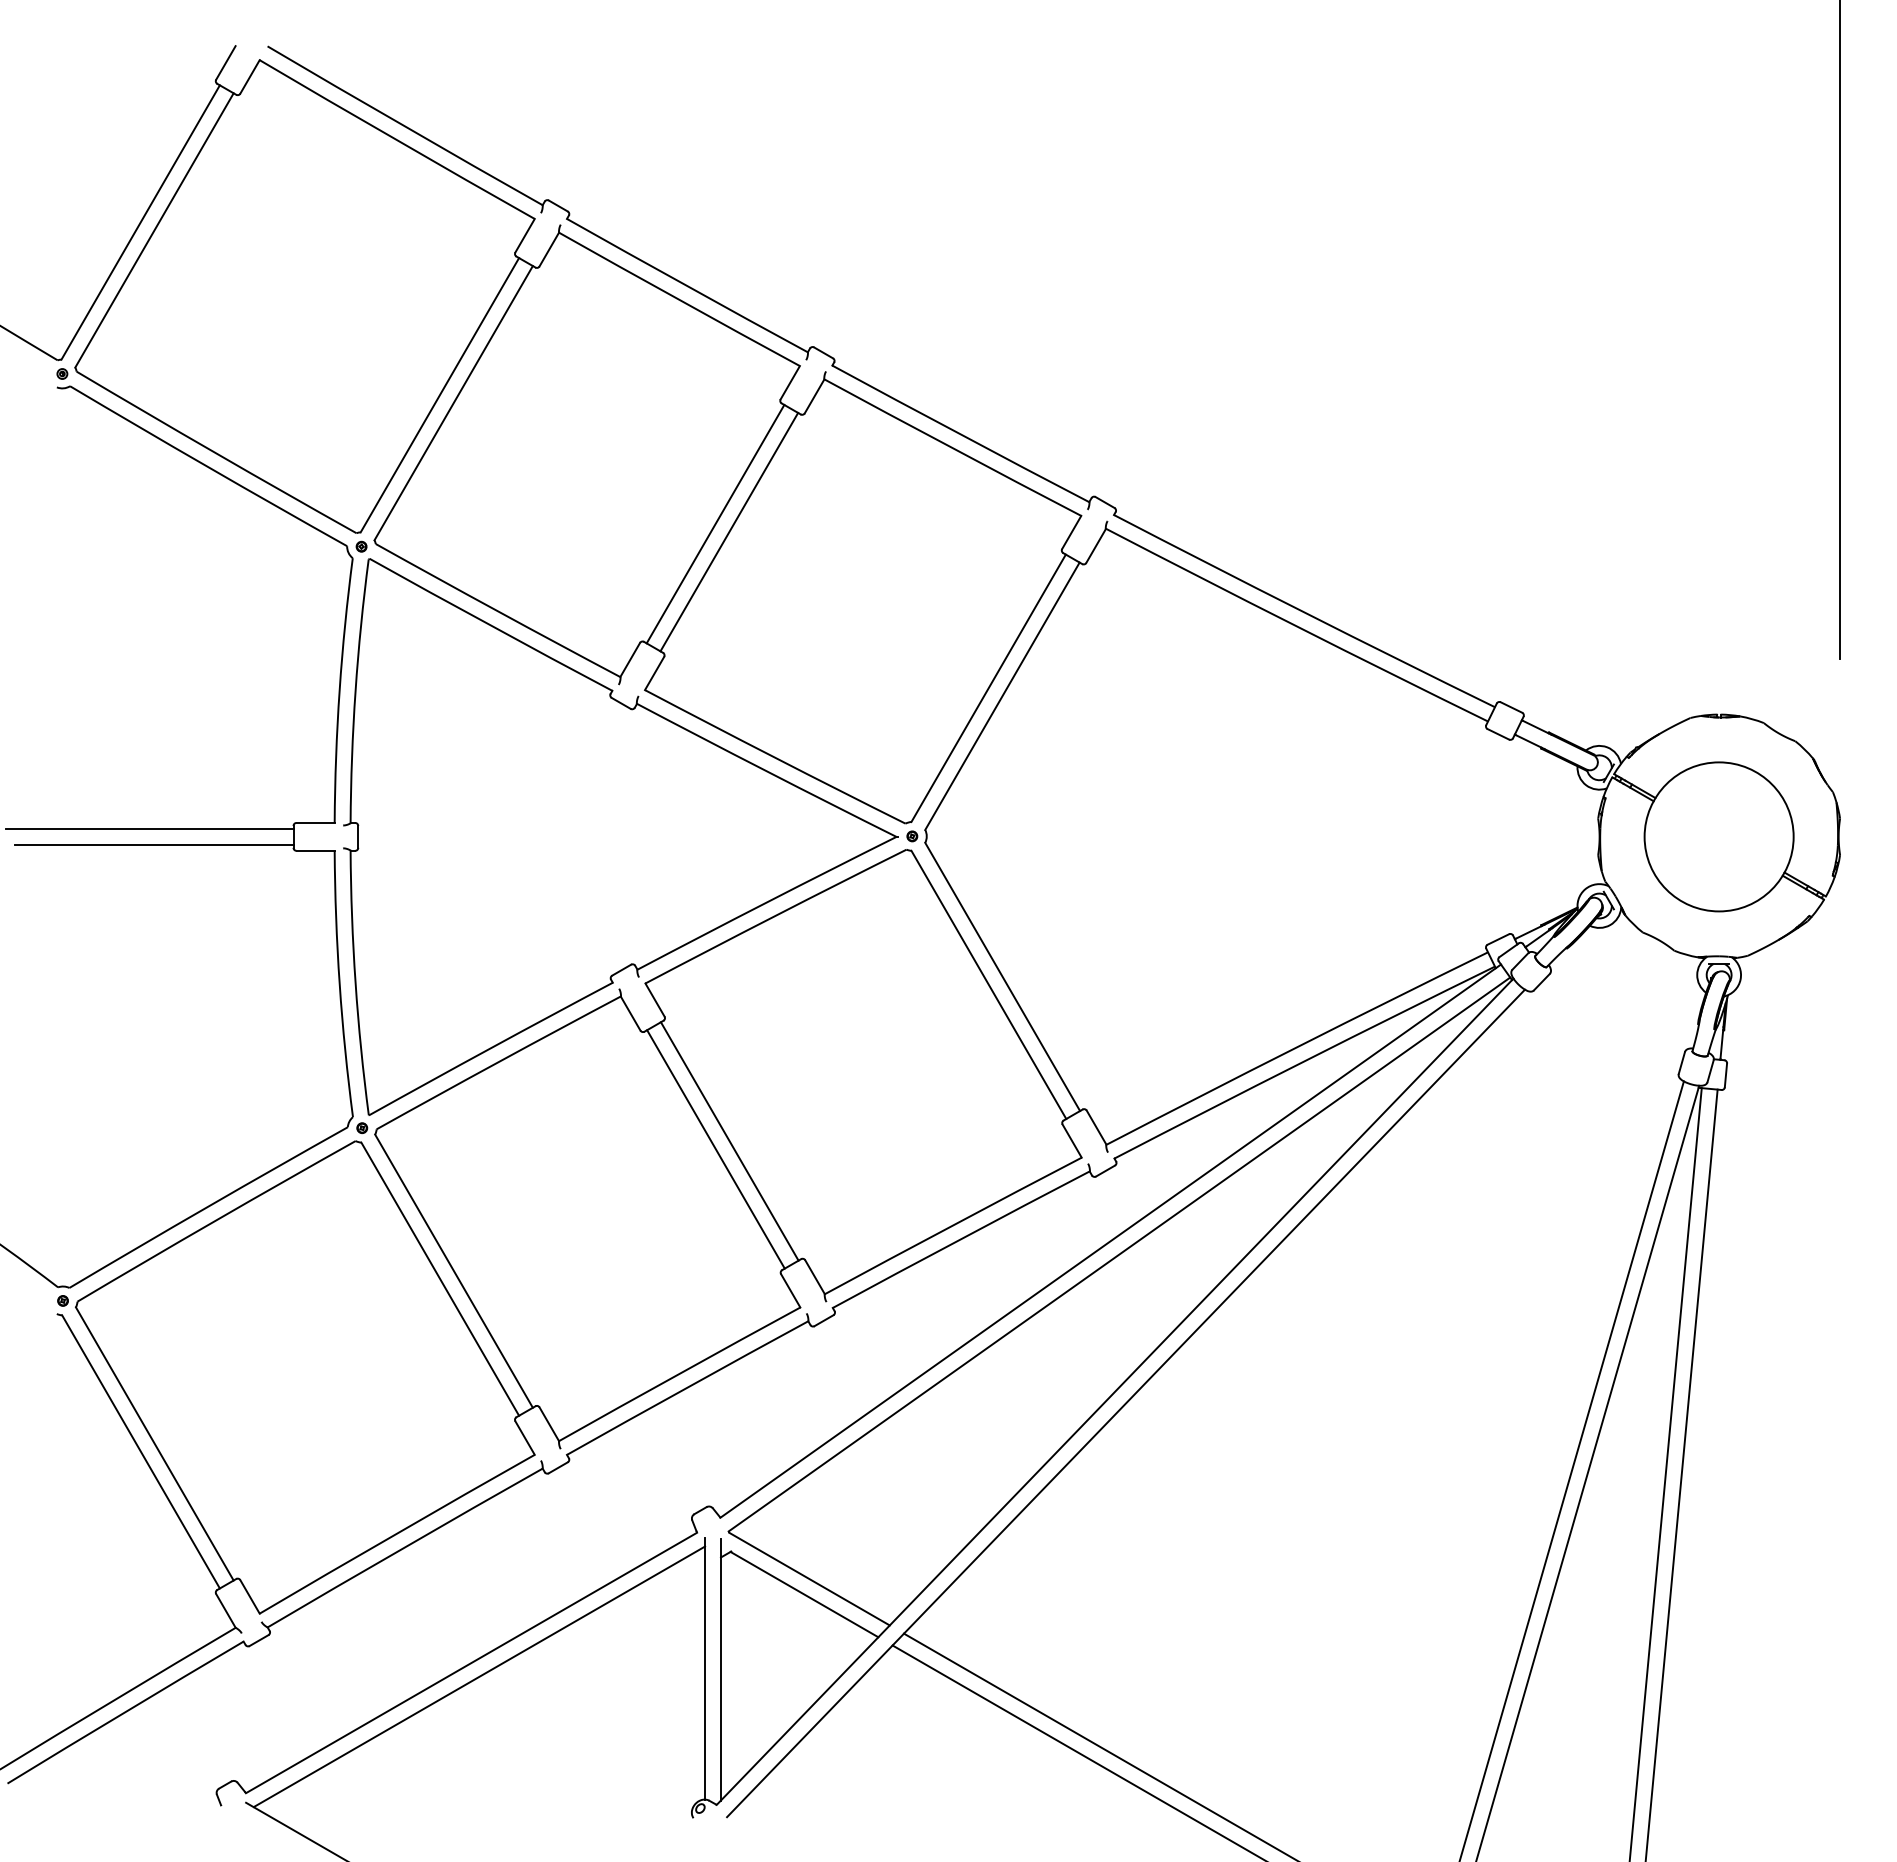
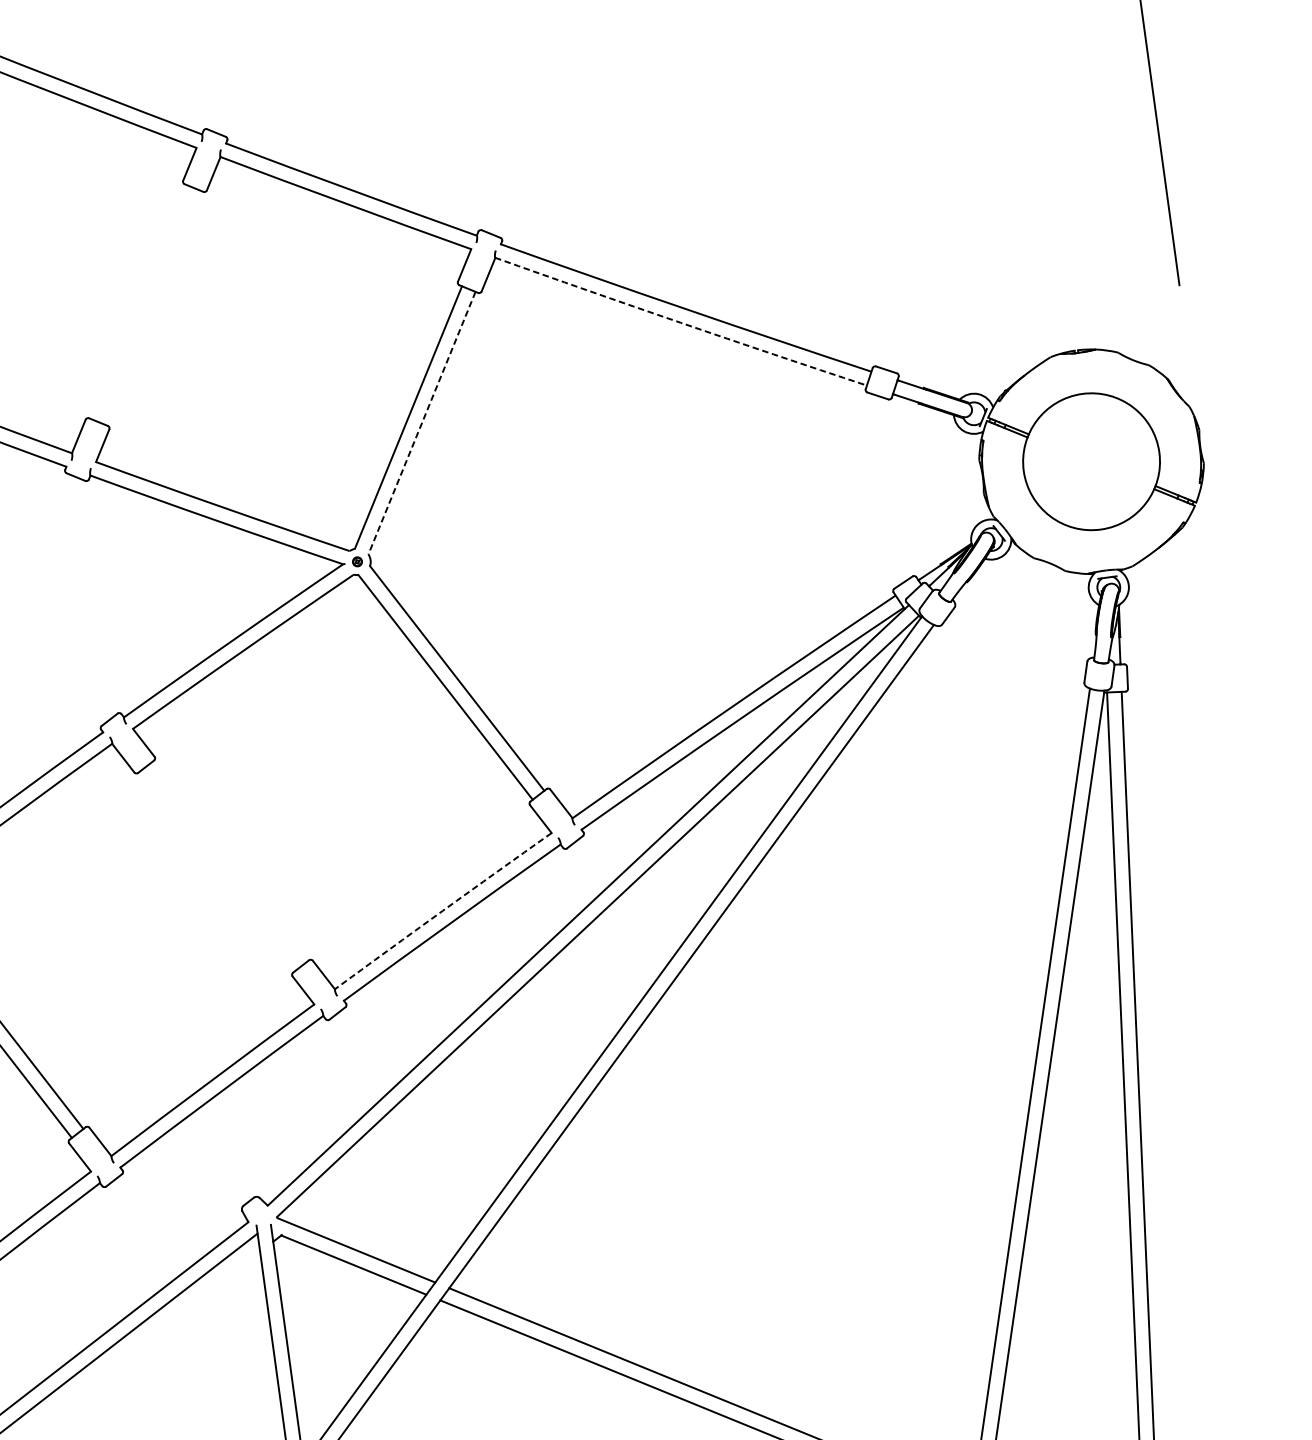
line: (715, 523) -> (139, 301), removed
line: (729, 531) -> (153, 307), removed
arc: (1296, 626) -> (680, 323), solid -> dashed
line: (1002, 696) -> (422, 423), solid -> dashed
line: (729, 1141) -> (229, 862), removed
line: (715, 1149) -> (217, 871), removed
arc: (952, 1225) -> (442, 910), solid -> dashed

